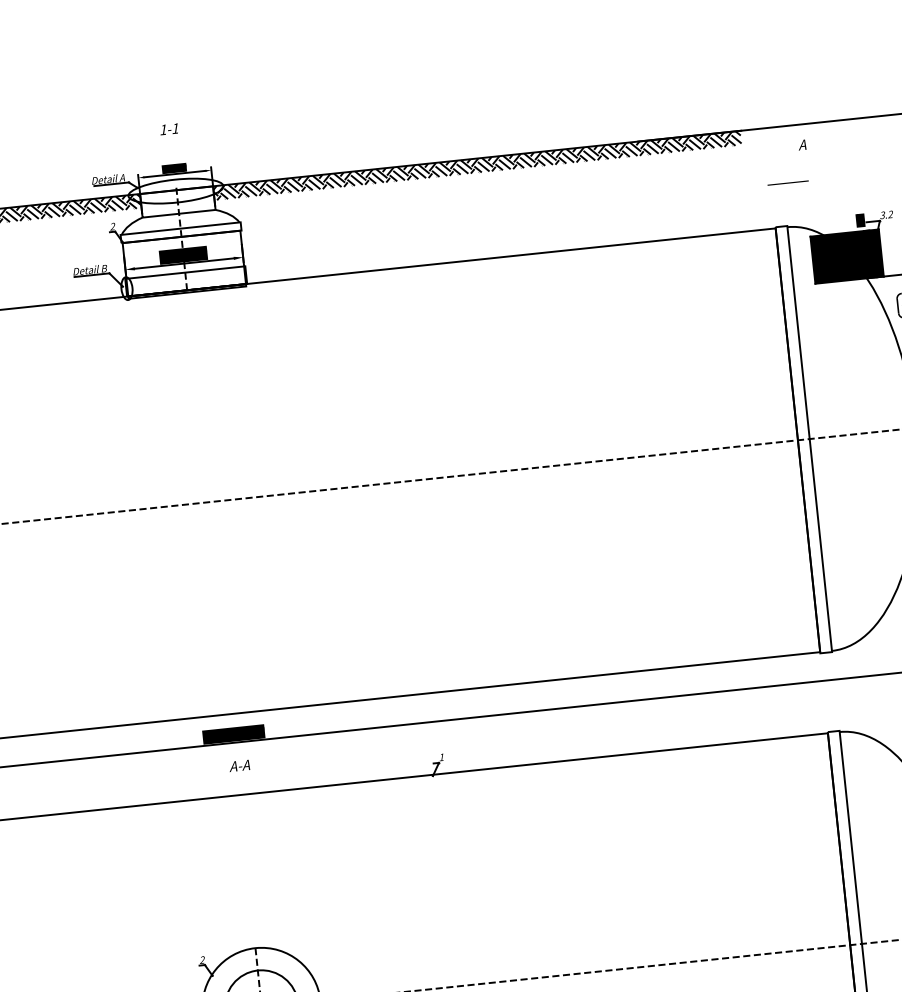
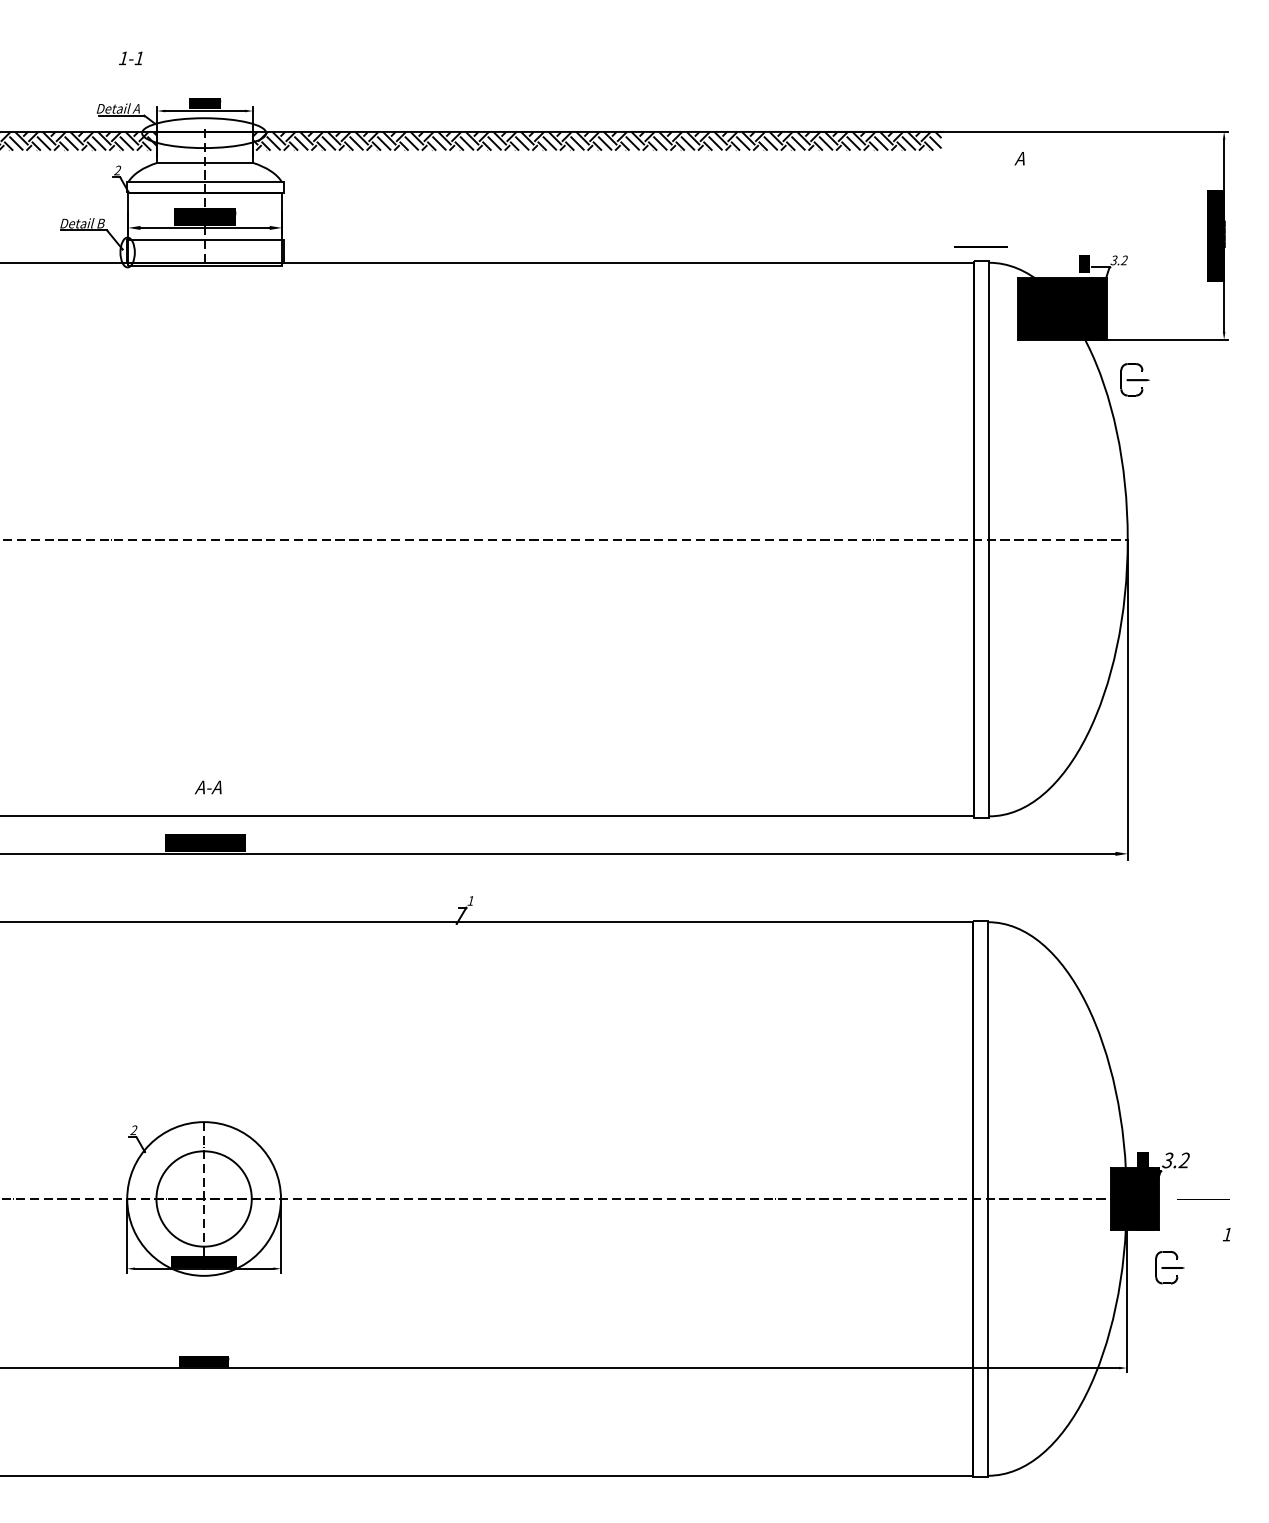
text: (168, 129) -> (130, 58), moved
line: (787, 182) -> (980, 246), moved
text: (239, 765) -> (208, 787), moved

